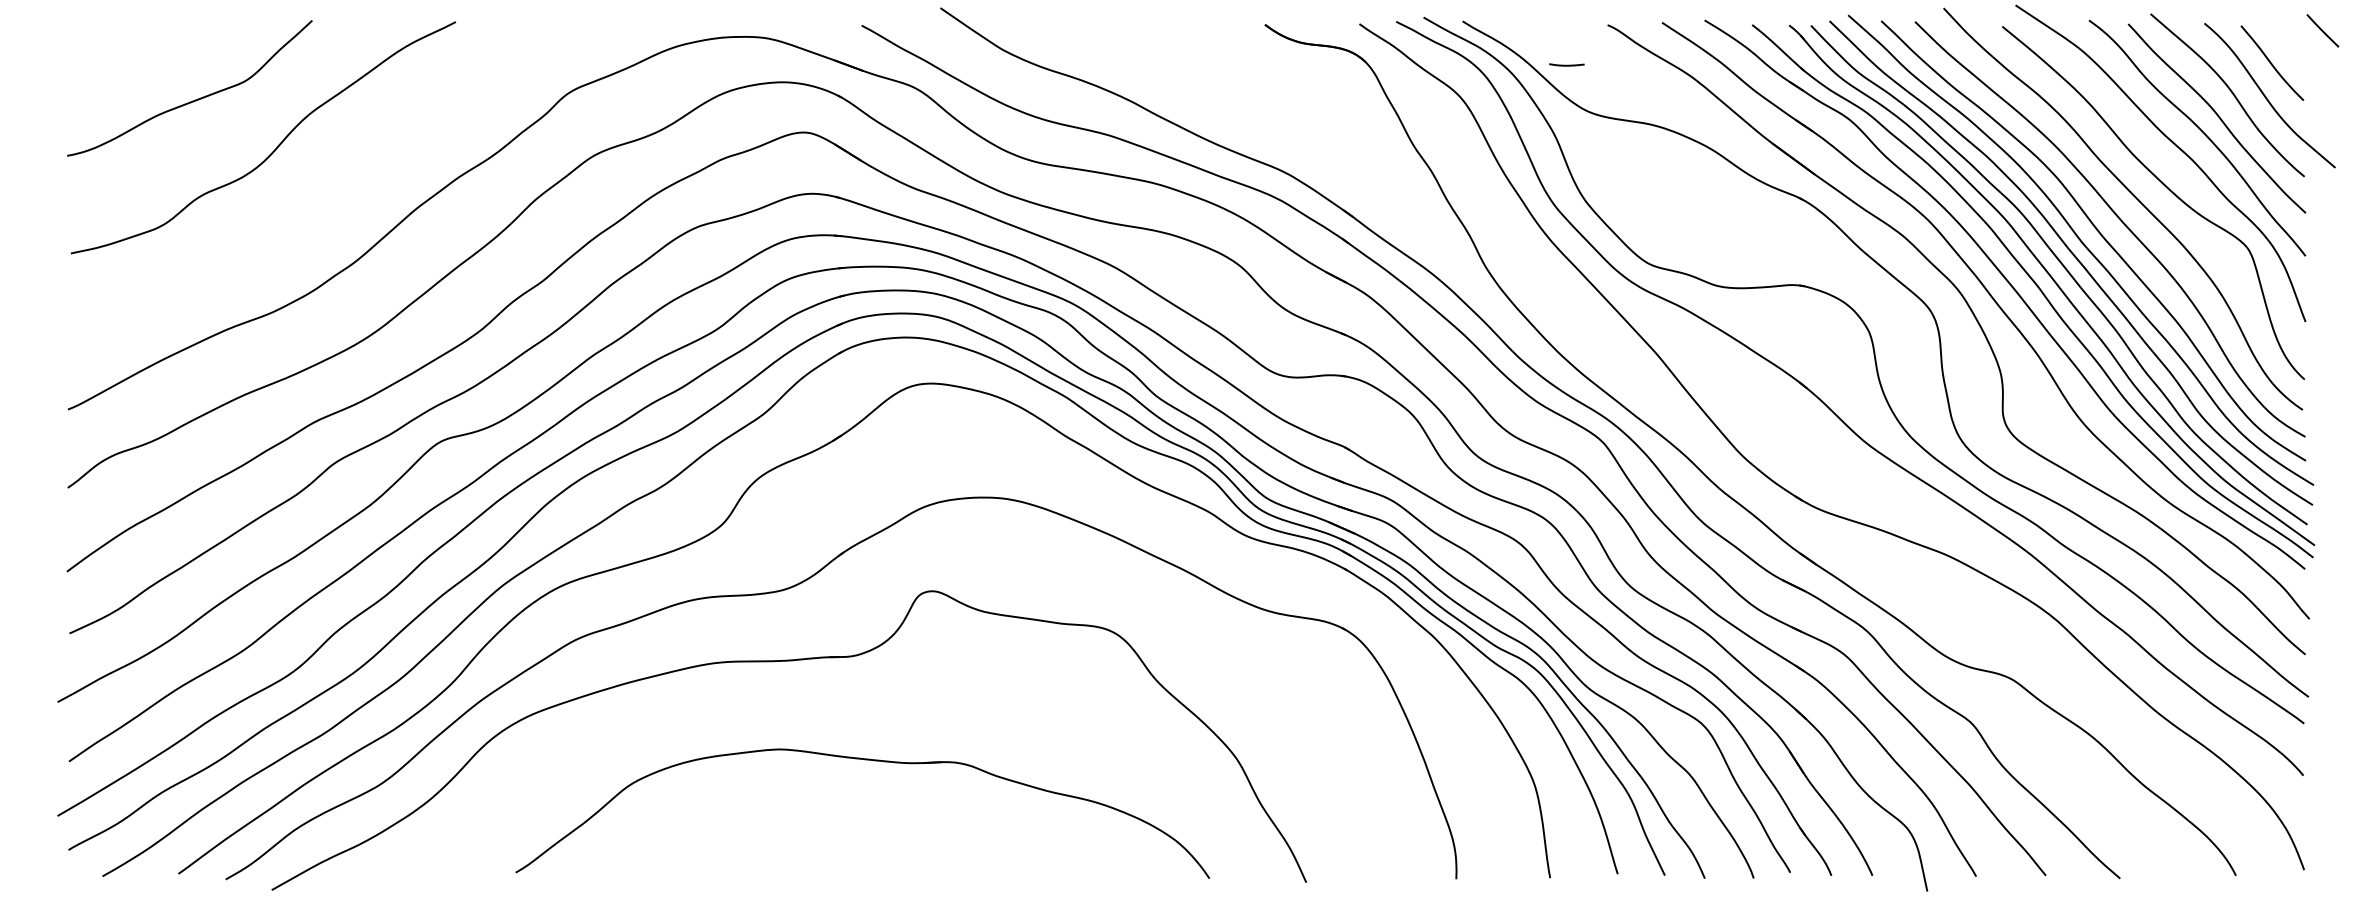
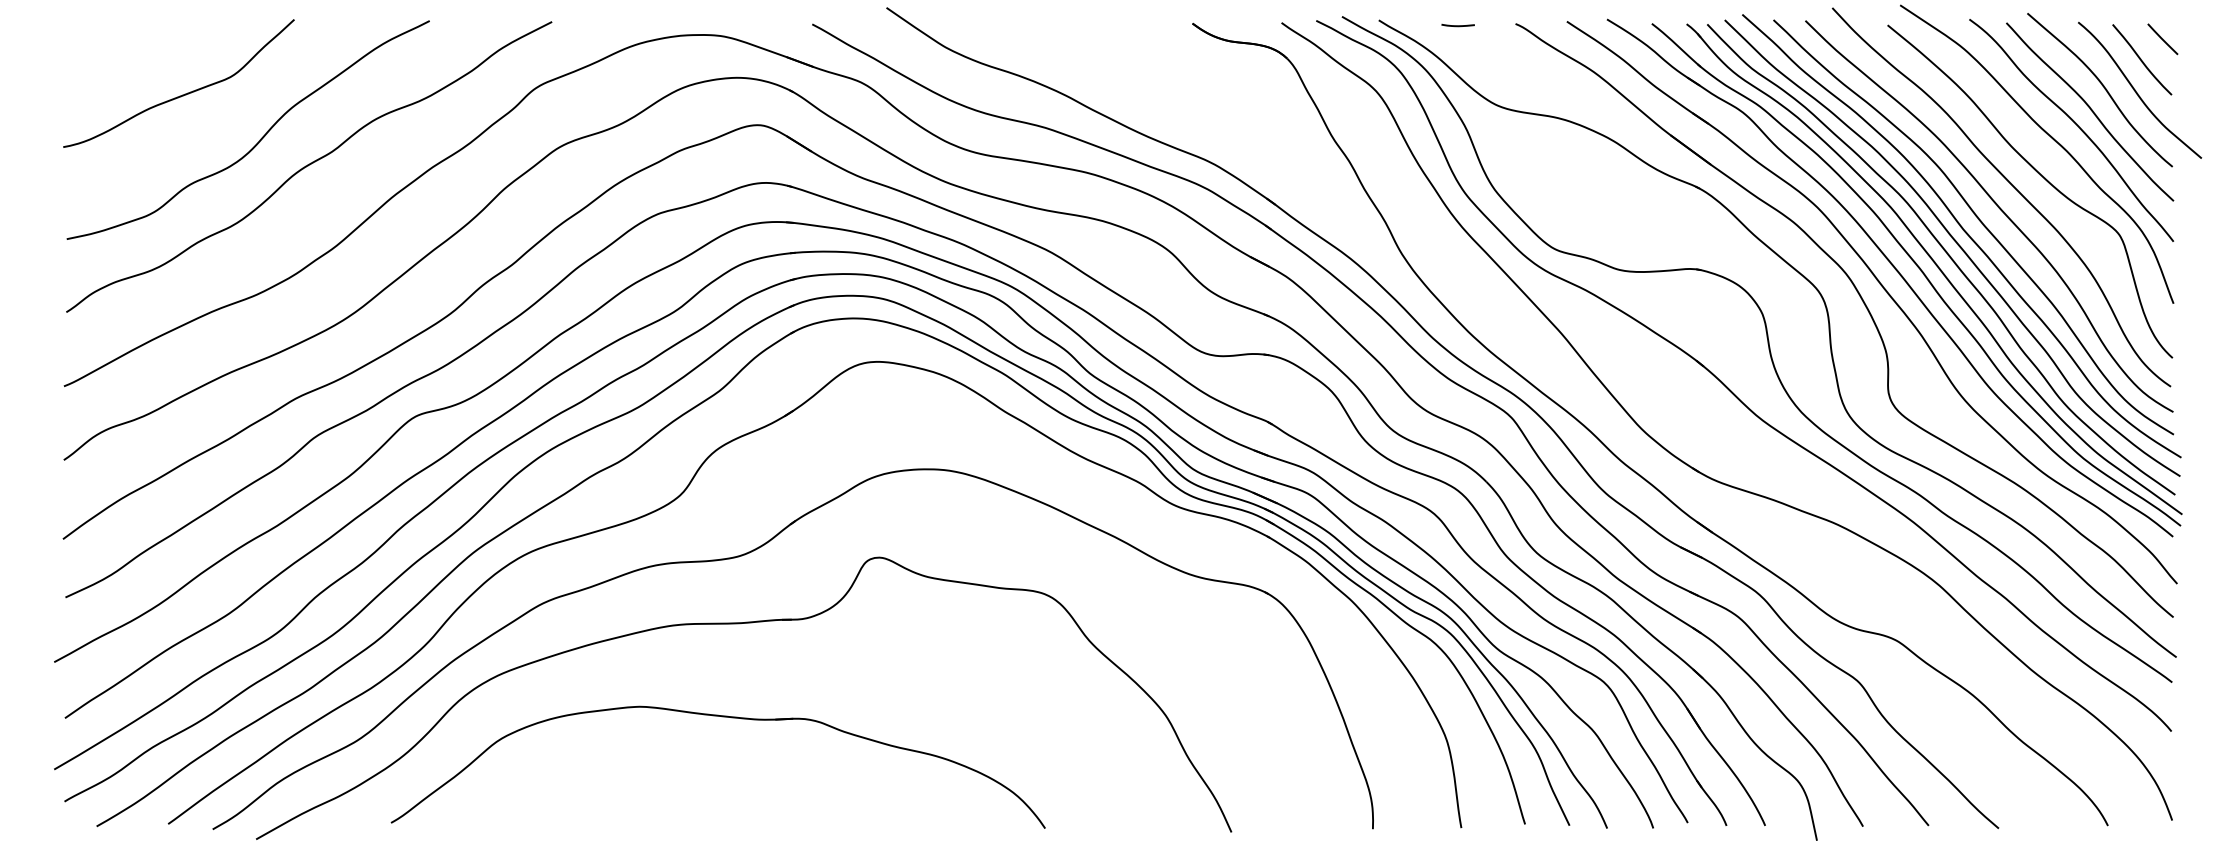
line: (2322, 31) -> (2162, 39), moved
curve: (1566, 64) -> (1457, 25), moved
curve: (328, 175) -> (309, 165), added
part: (867, 760) -> (722, 717), moved

